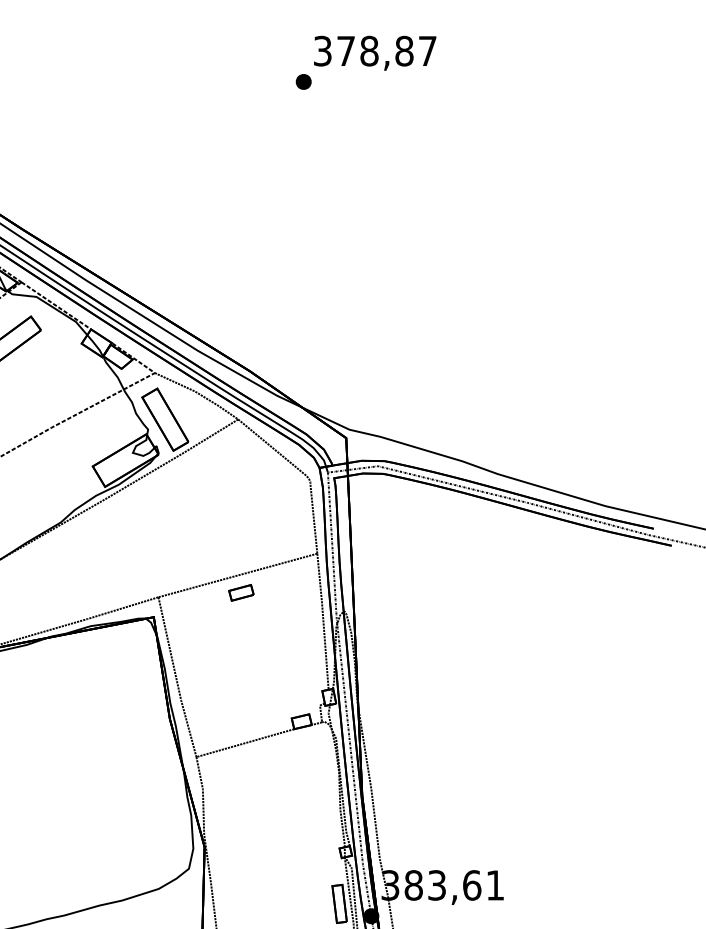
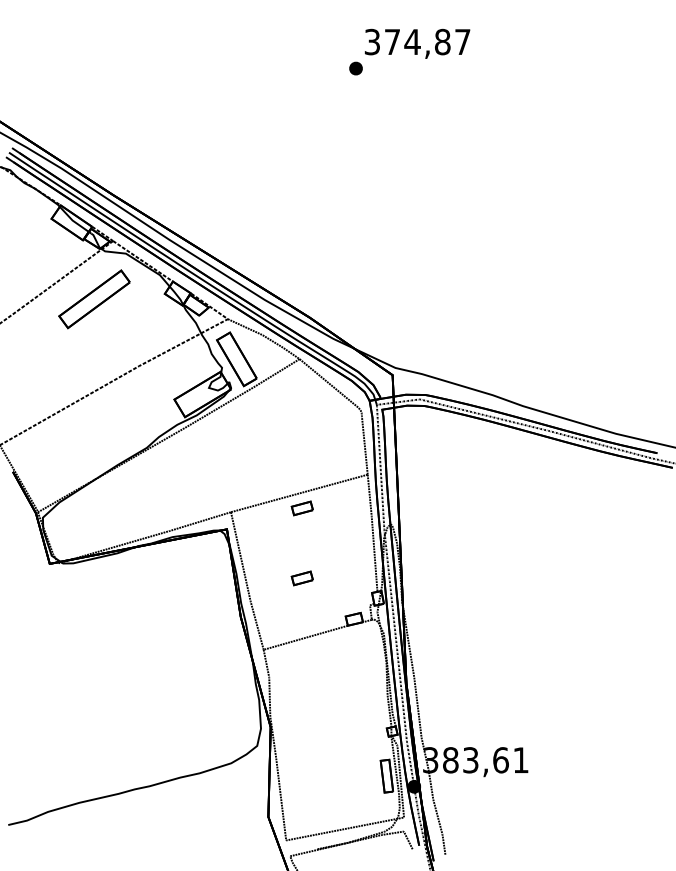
text: (369, 50) -> (412, 41), 378,87 -> 374,87
part: (240, 674) -> (301, 578), added

